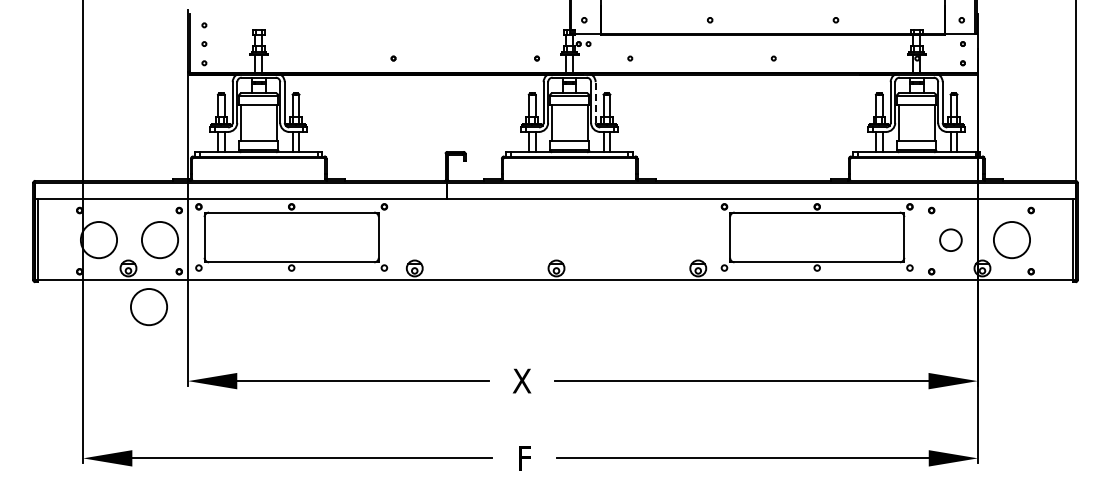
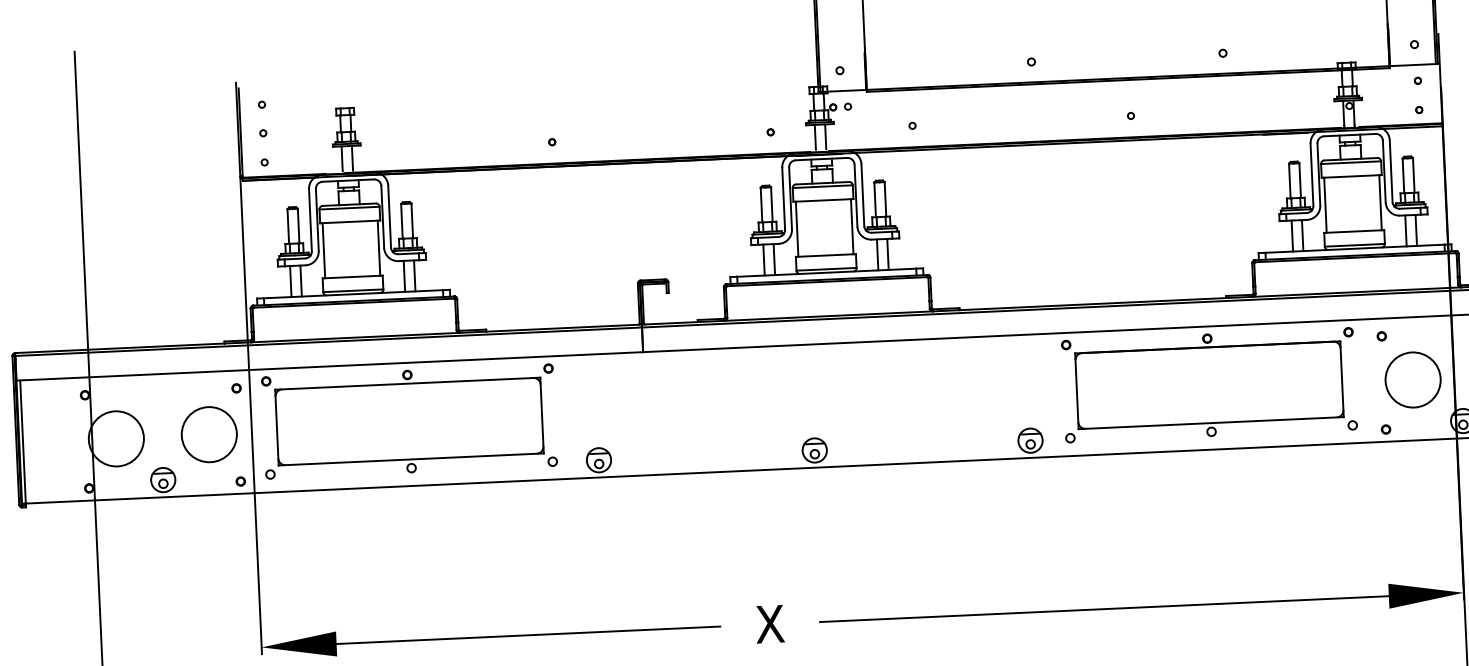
line: (595, 102) -> (862, 195), dashed -> solid
circle: (950, 240) -> (1412, 380), size x1.67
circle: (148, 307) -> (196, 538), removed

